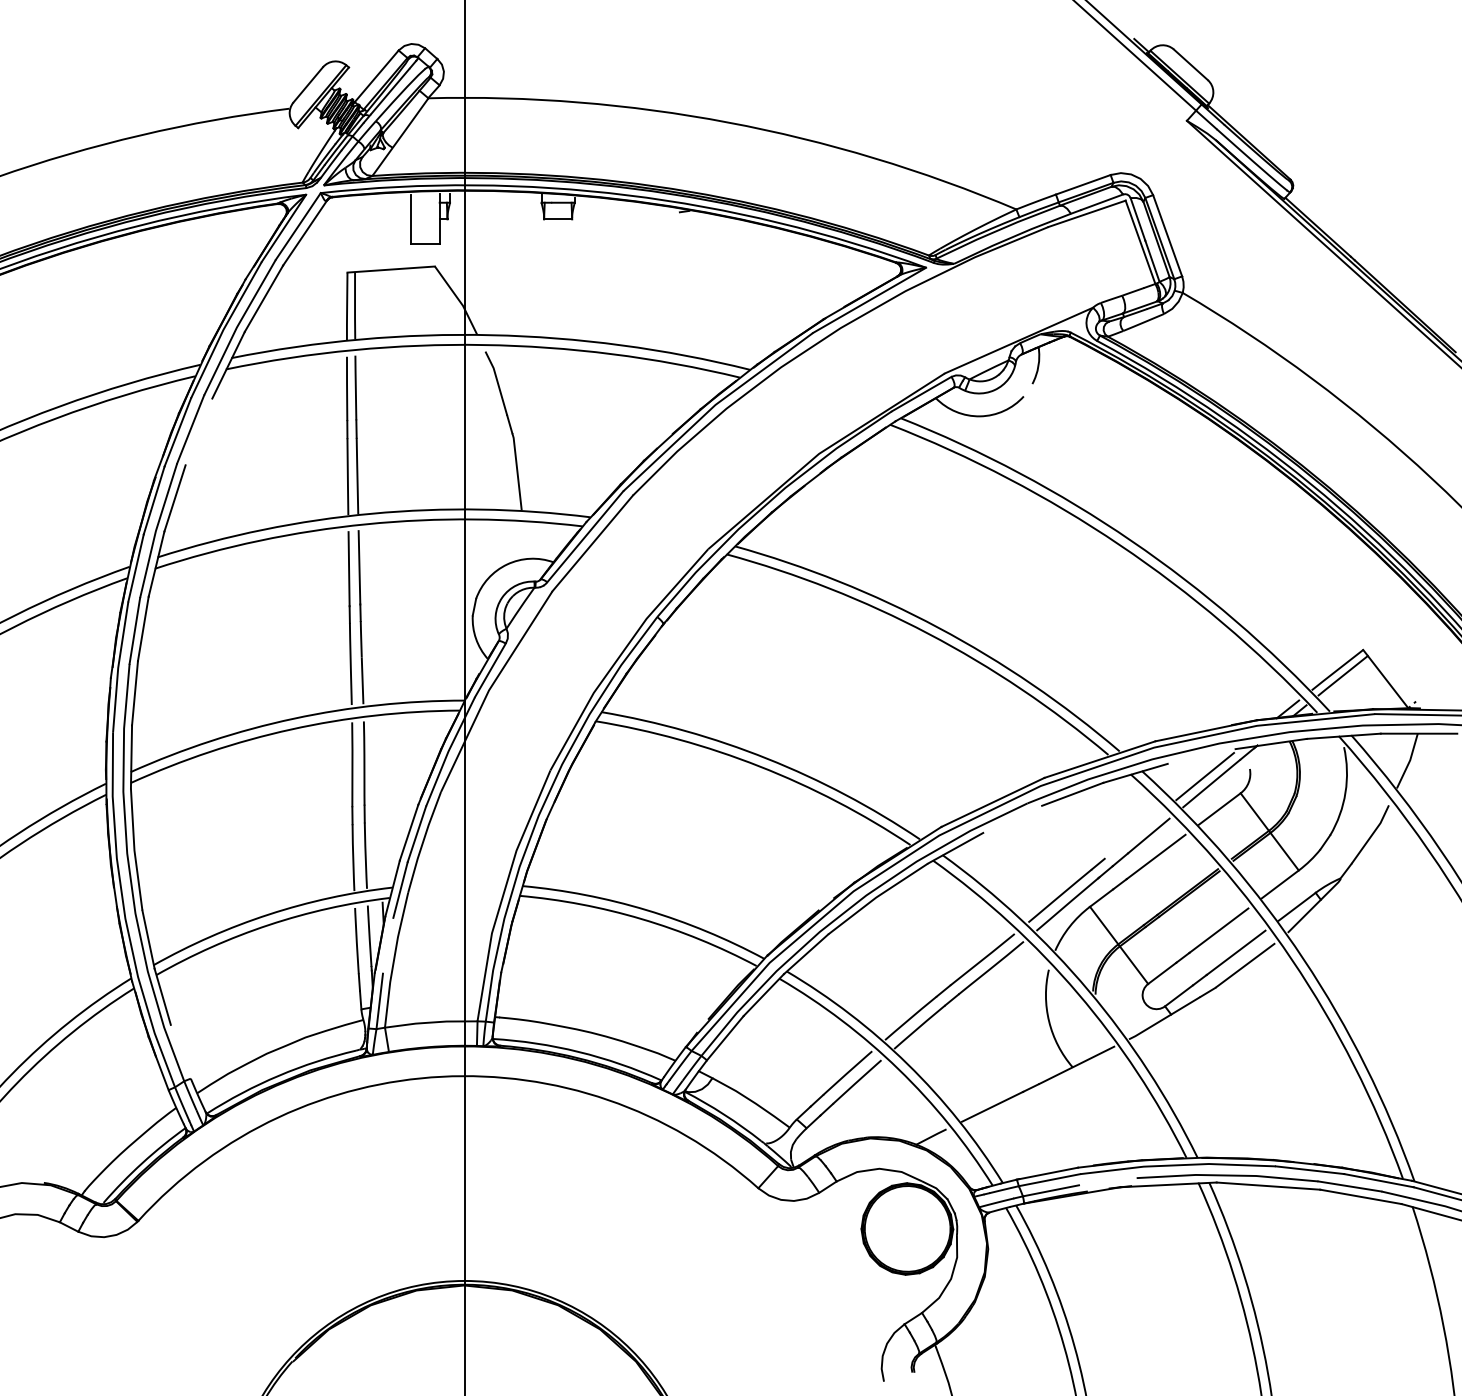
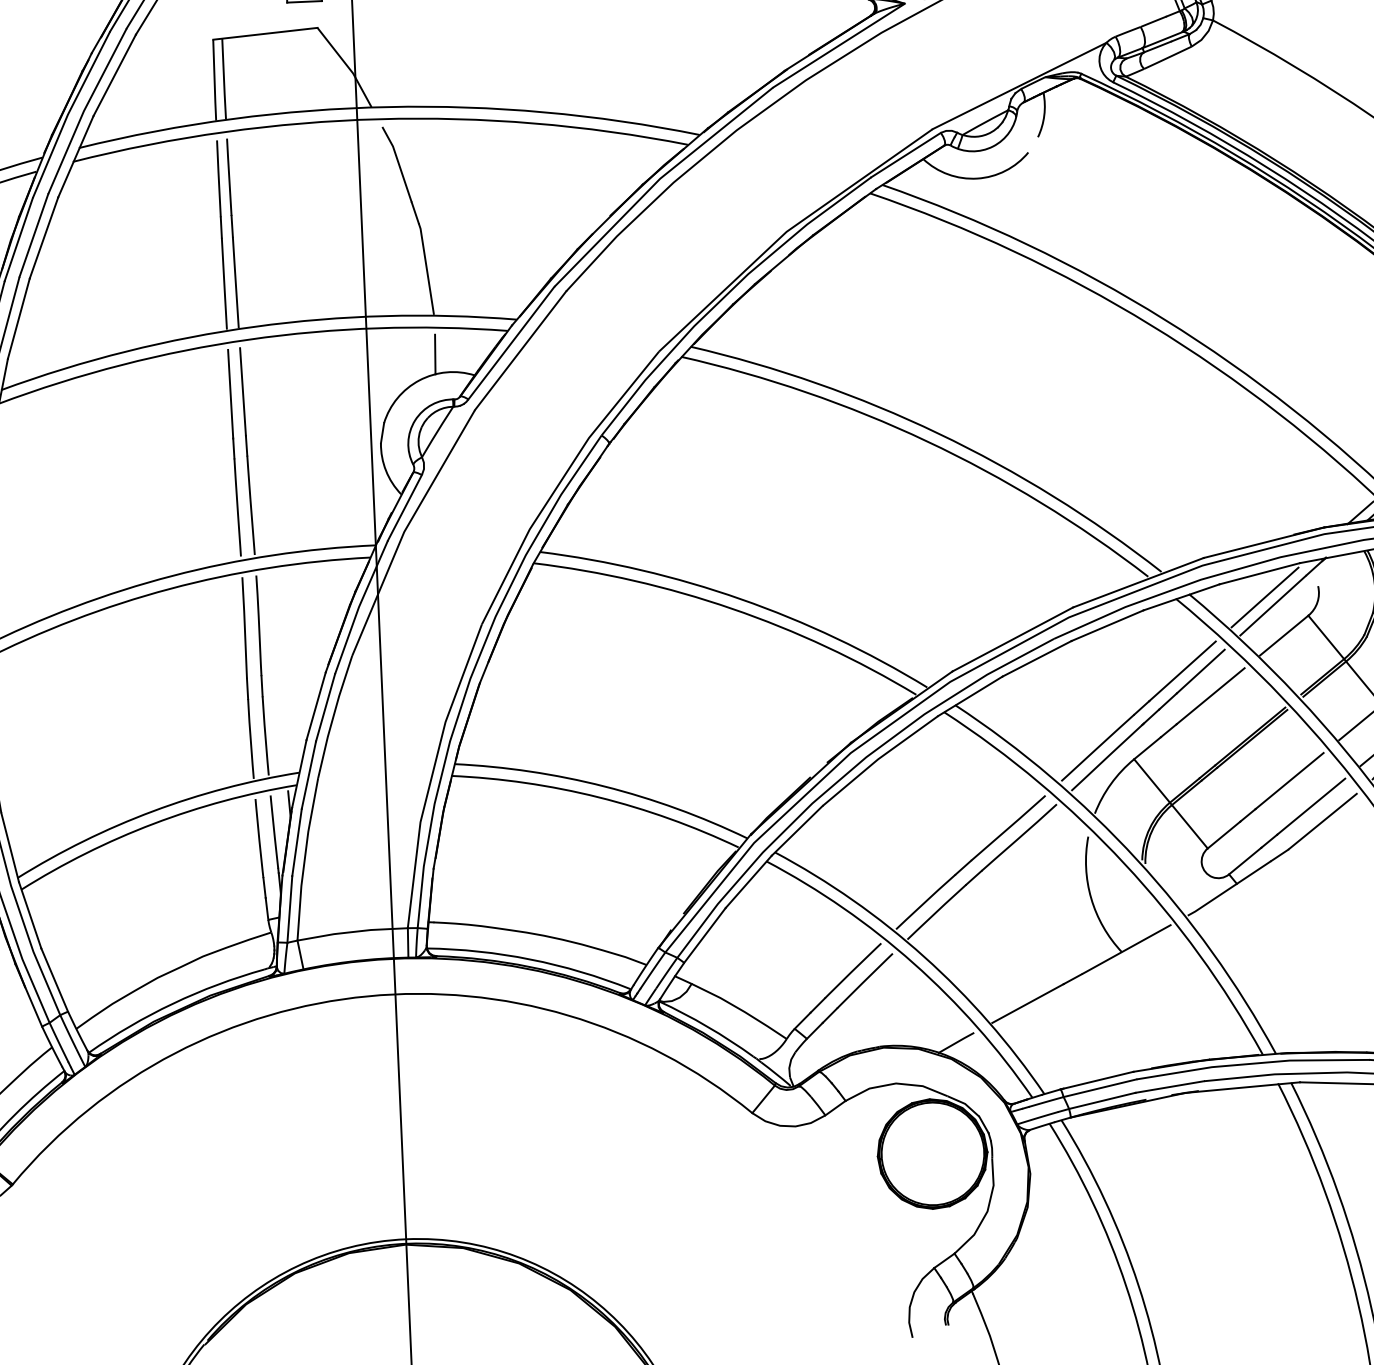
line: (198, 431) -> (43, 237), added
line: (520, 543) -> (434, 354), added
line: (1201, 756) -> (1259, 573), added
line: (1012, 818) -> (1036, 657), added
line: (1133, 834) -> (1182, 670), added
line: (387, 945) -> (296, 842), added
line: (180, 1051) -> (54, 979), added
line: (1107, 1181) -> (1169, 1086), added

